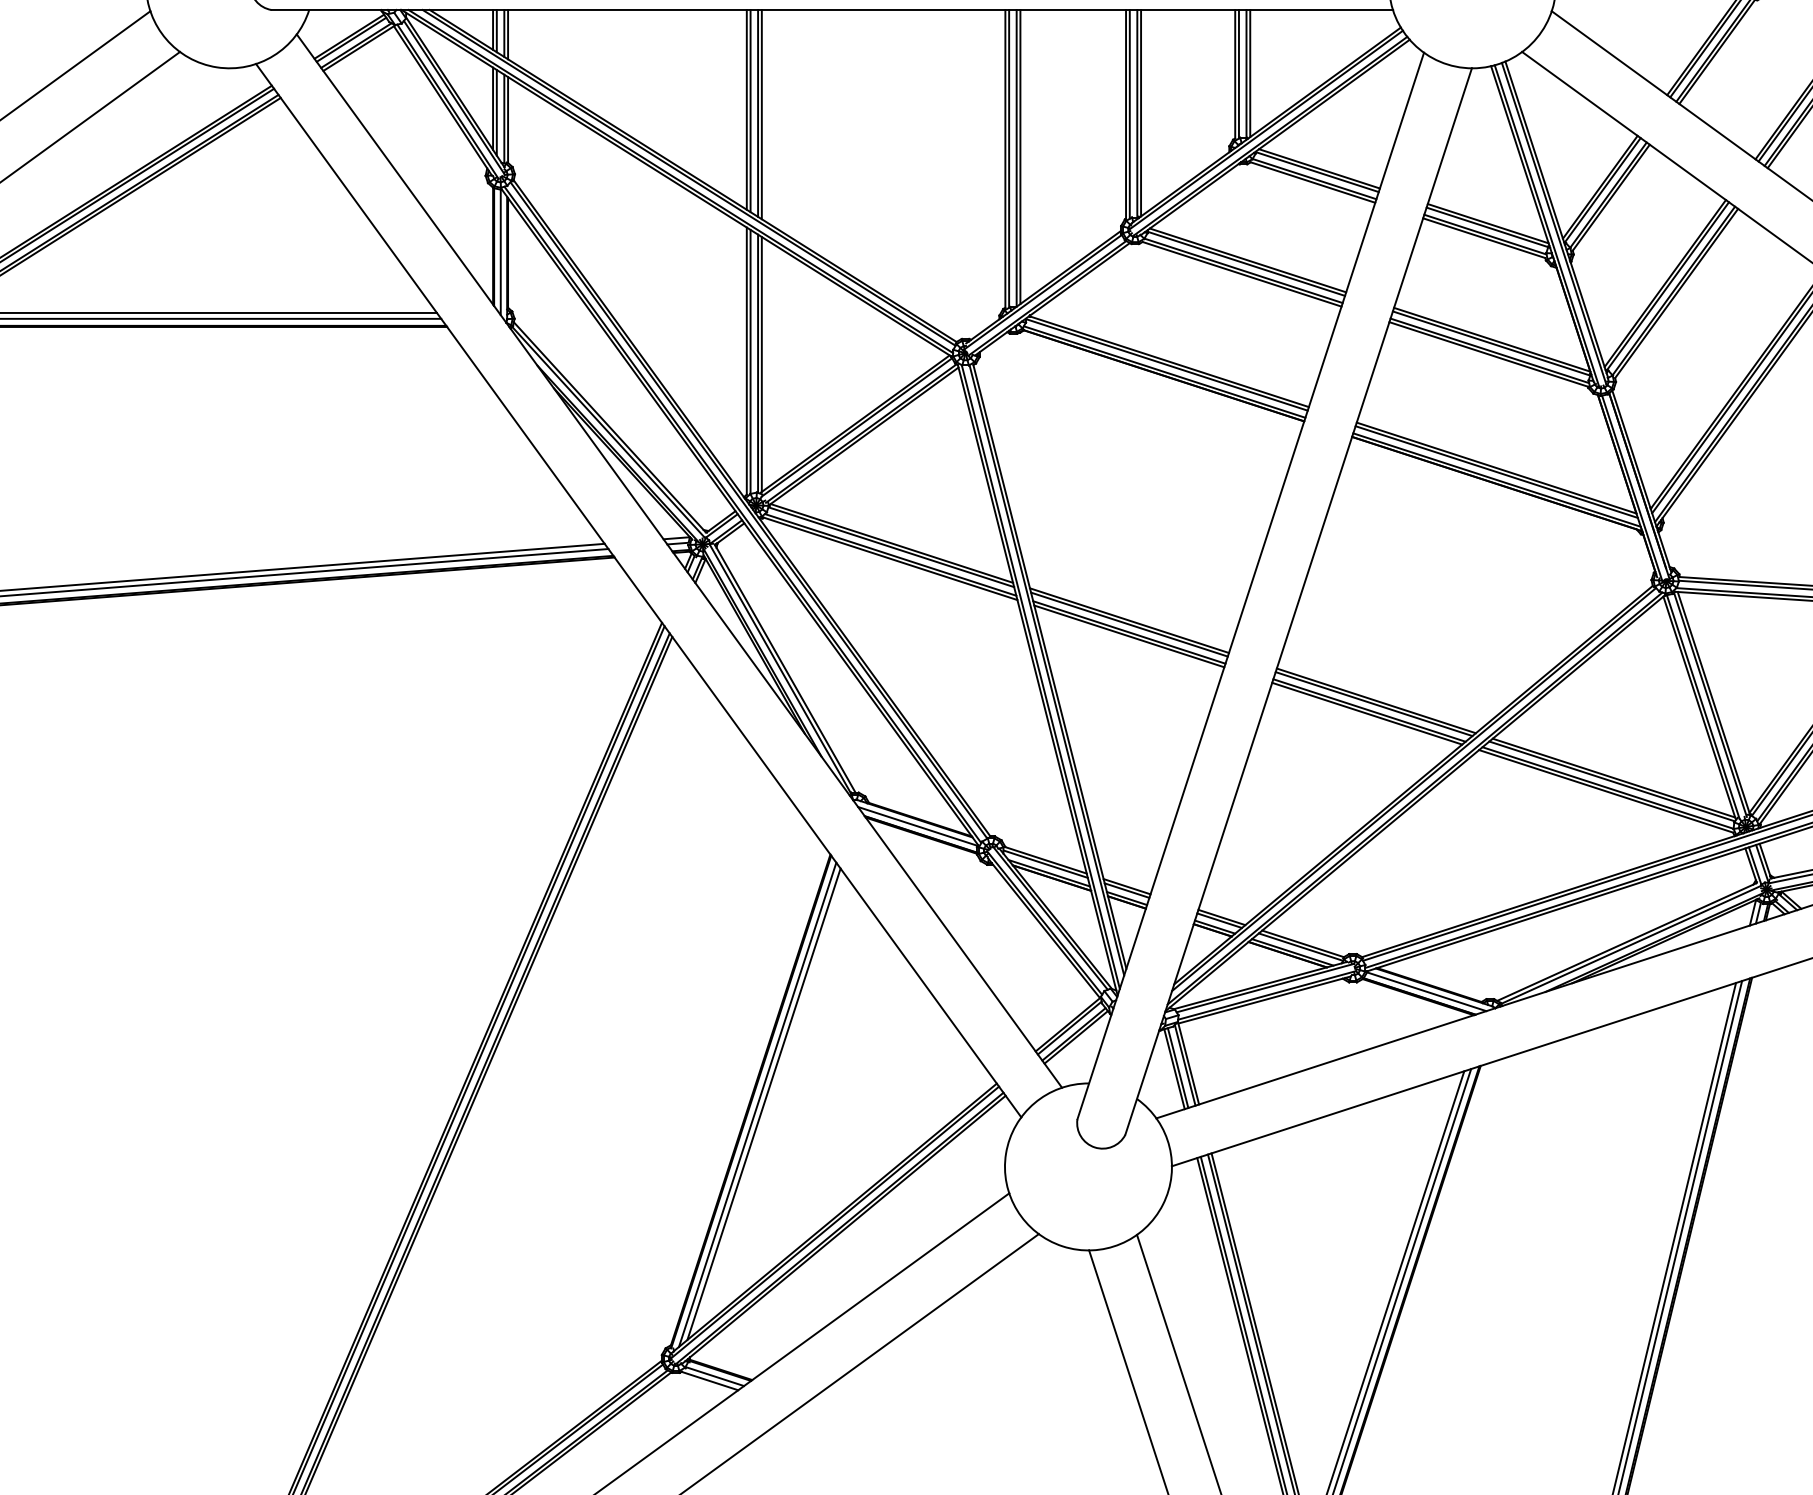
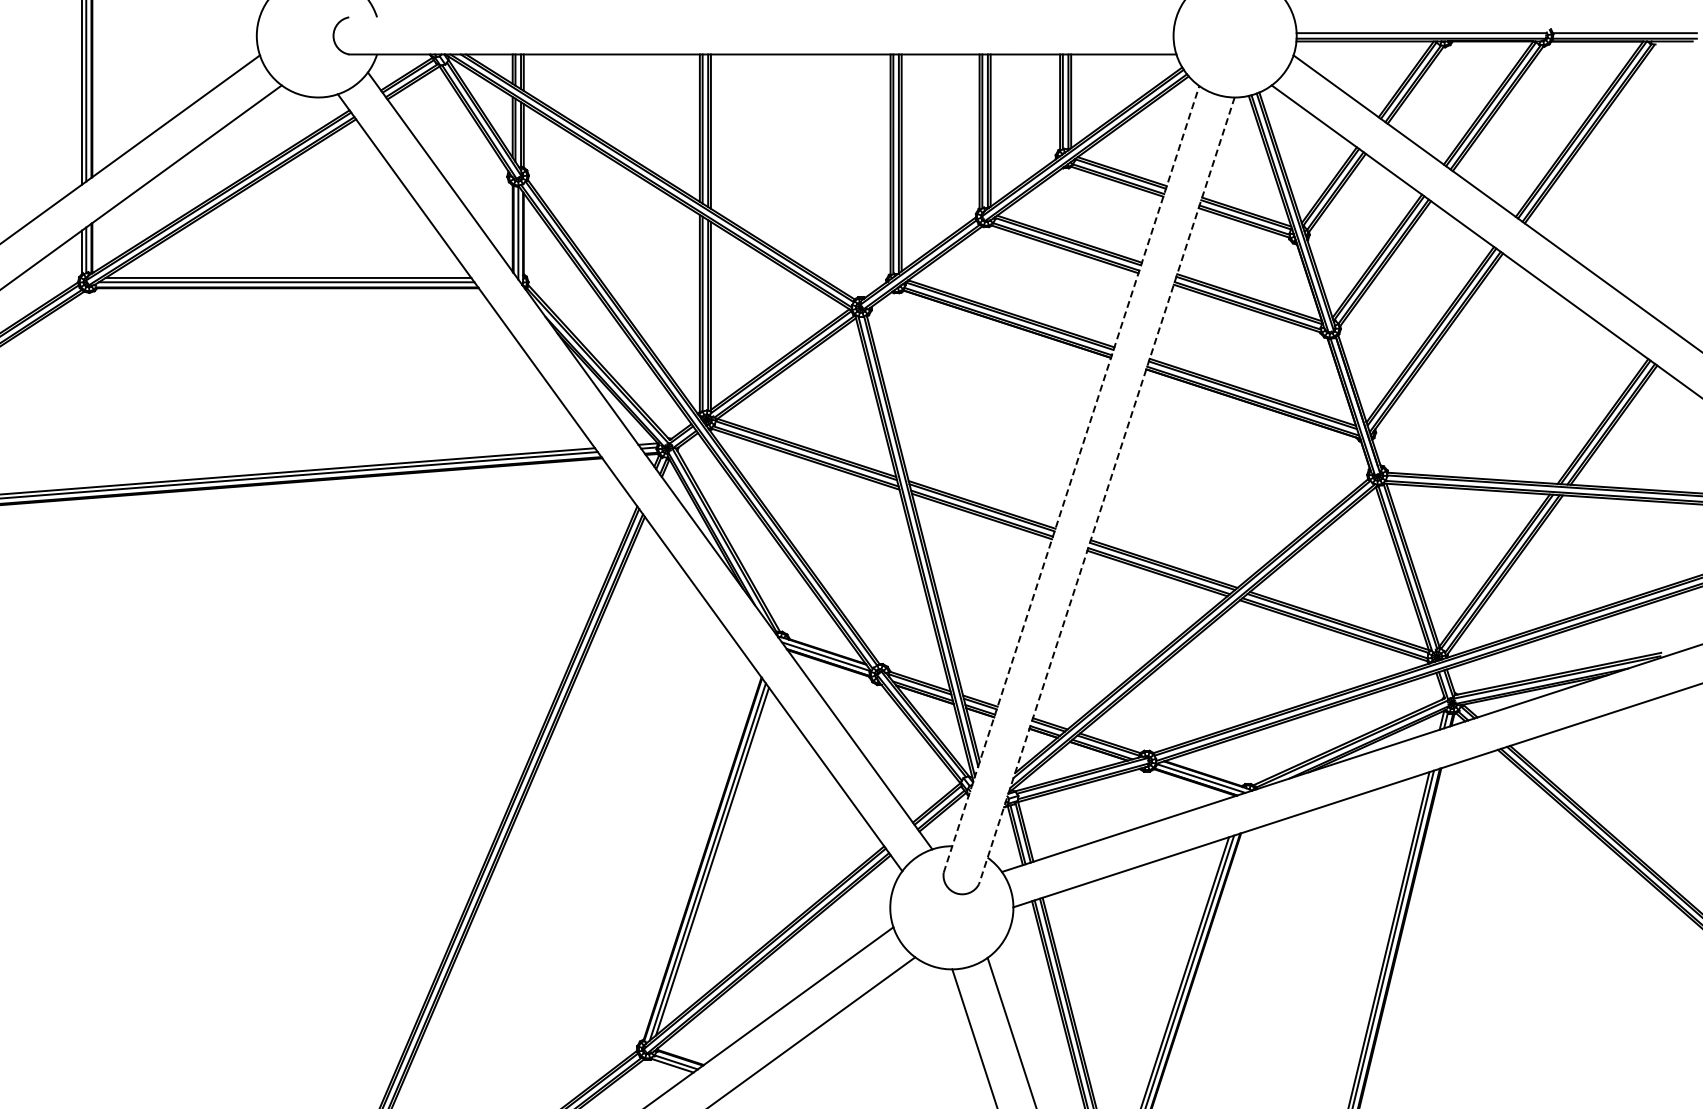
line: (1250, 586) -> (1071, 479), solid -> dashed
line: (1298, 601) -> (1106, 490), solid -> dashed

